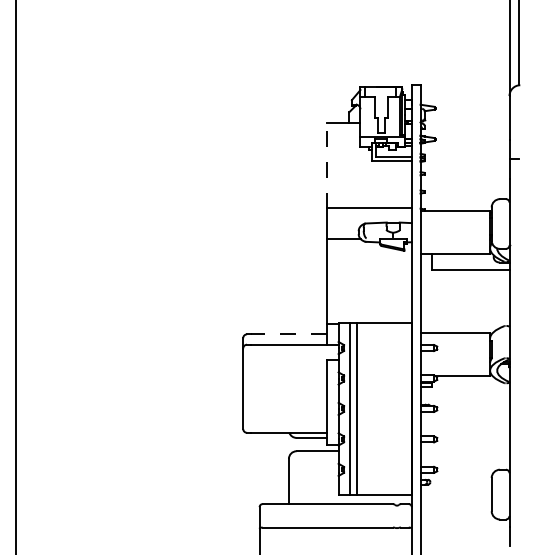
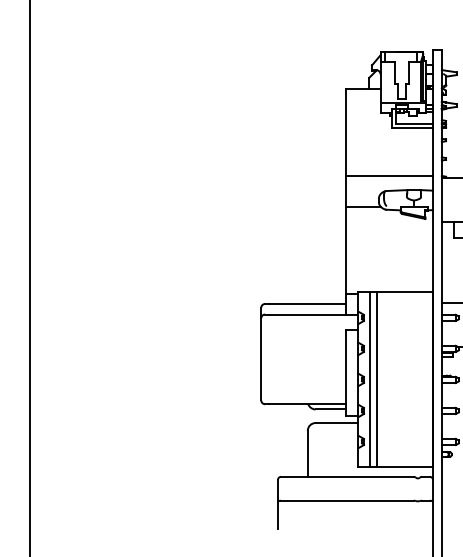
line: (326, 165) -> (346, 131), dashed -> solid
line: (288, 334) -> (307, 304), dashed -> solid

